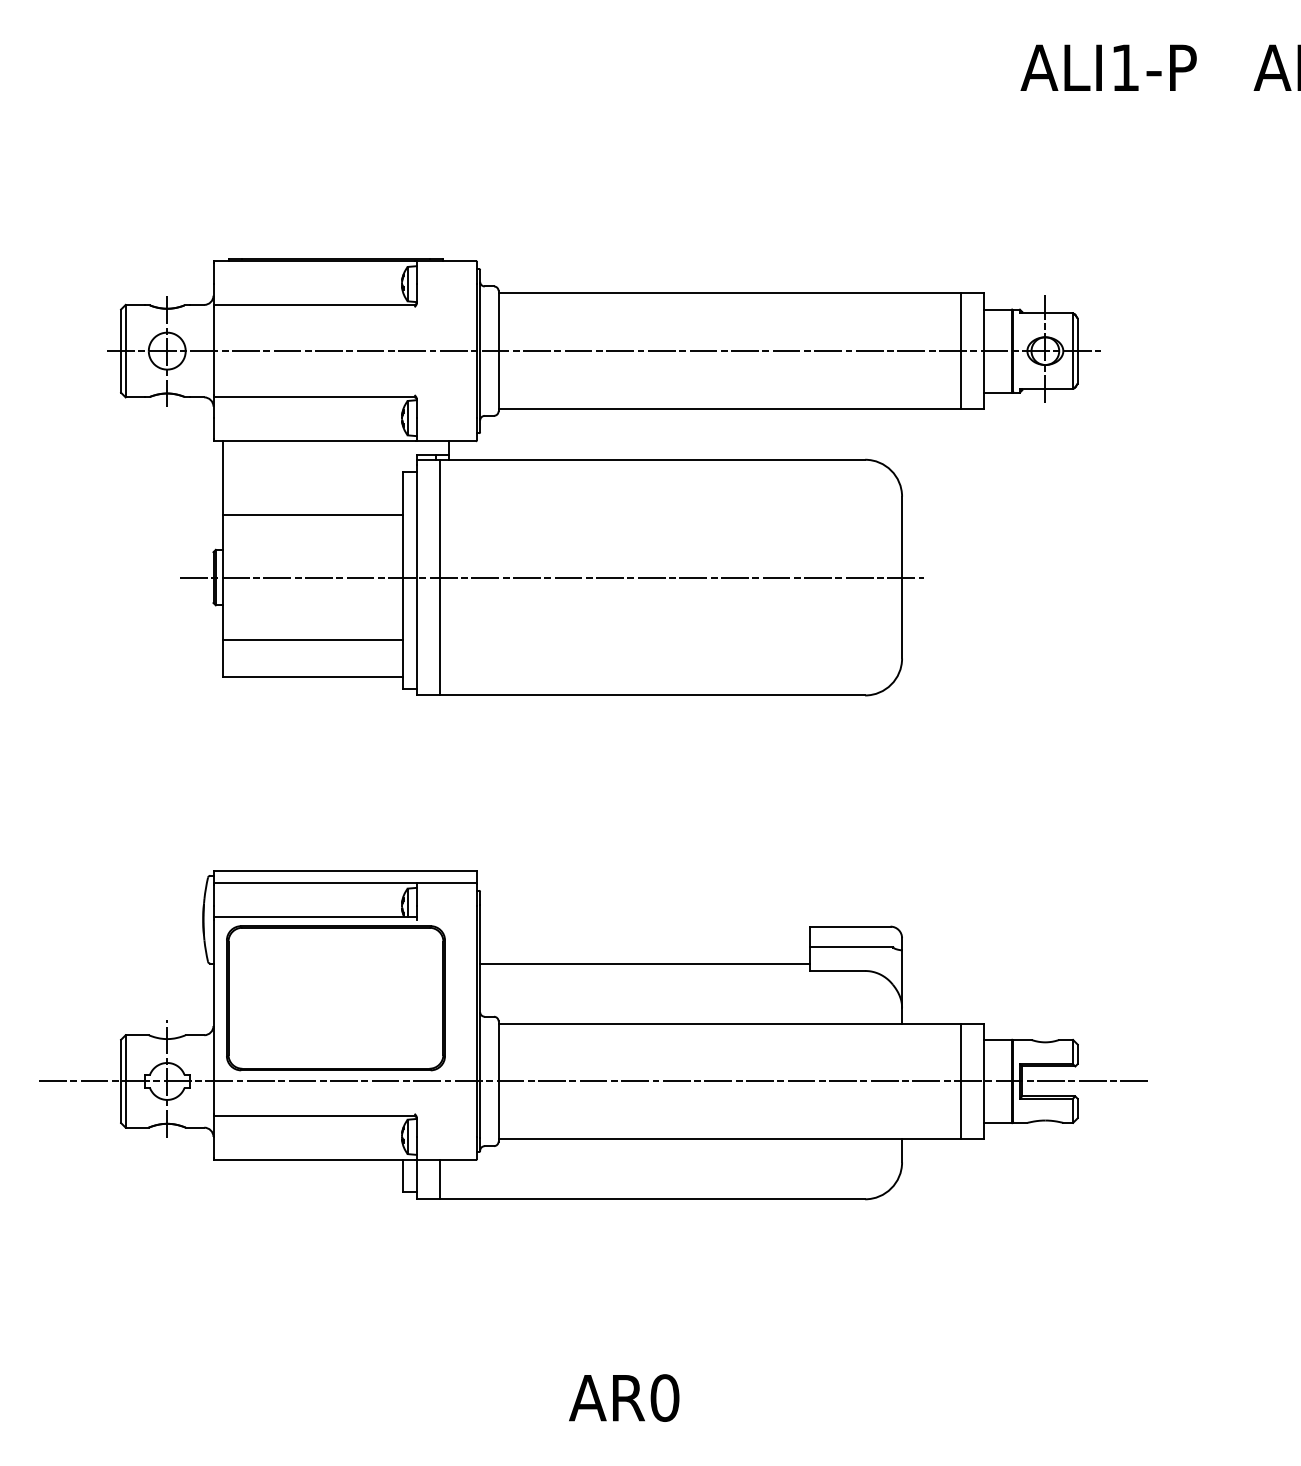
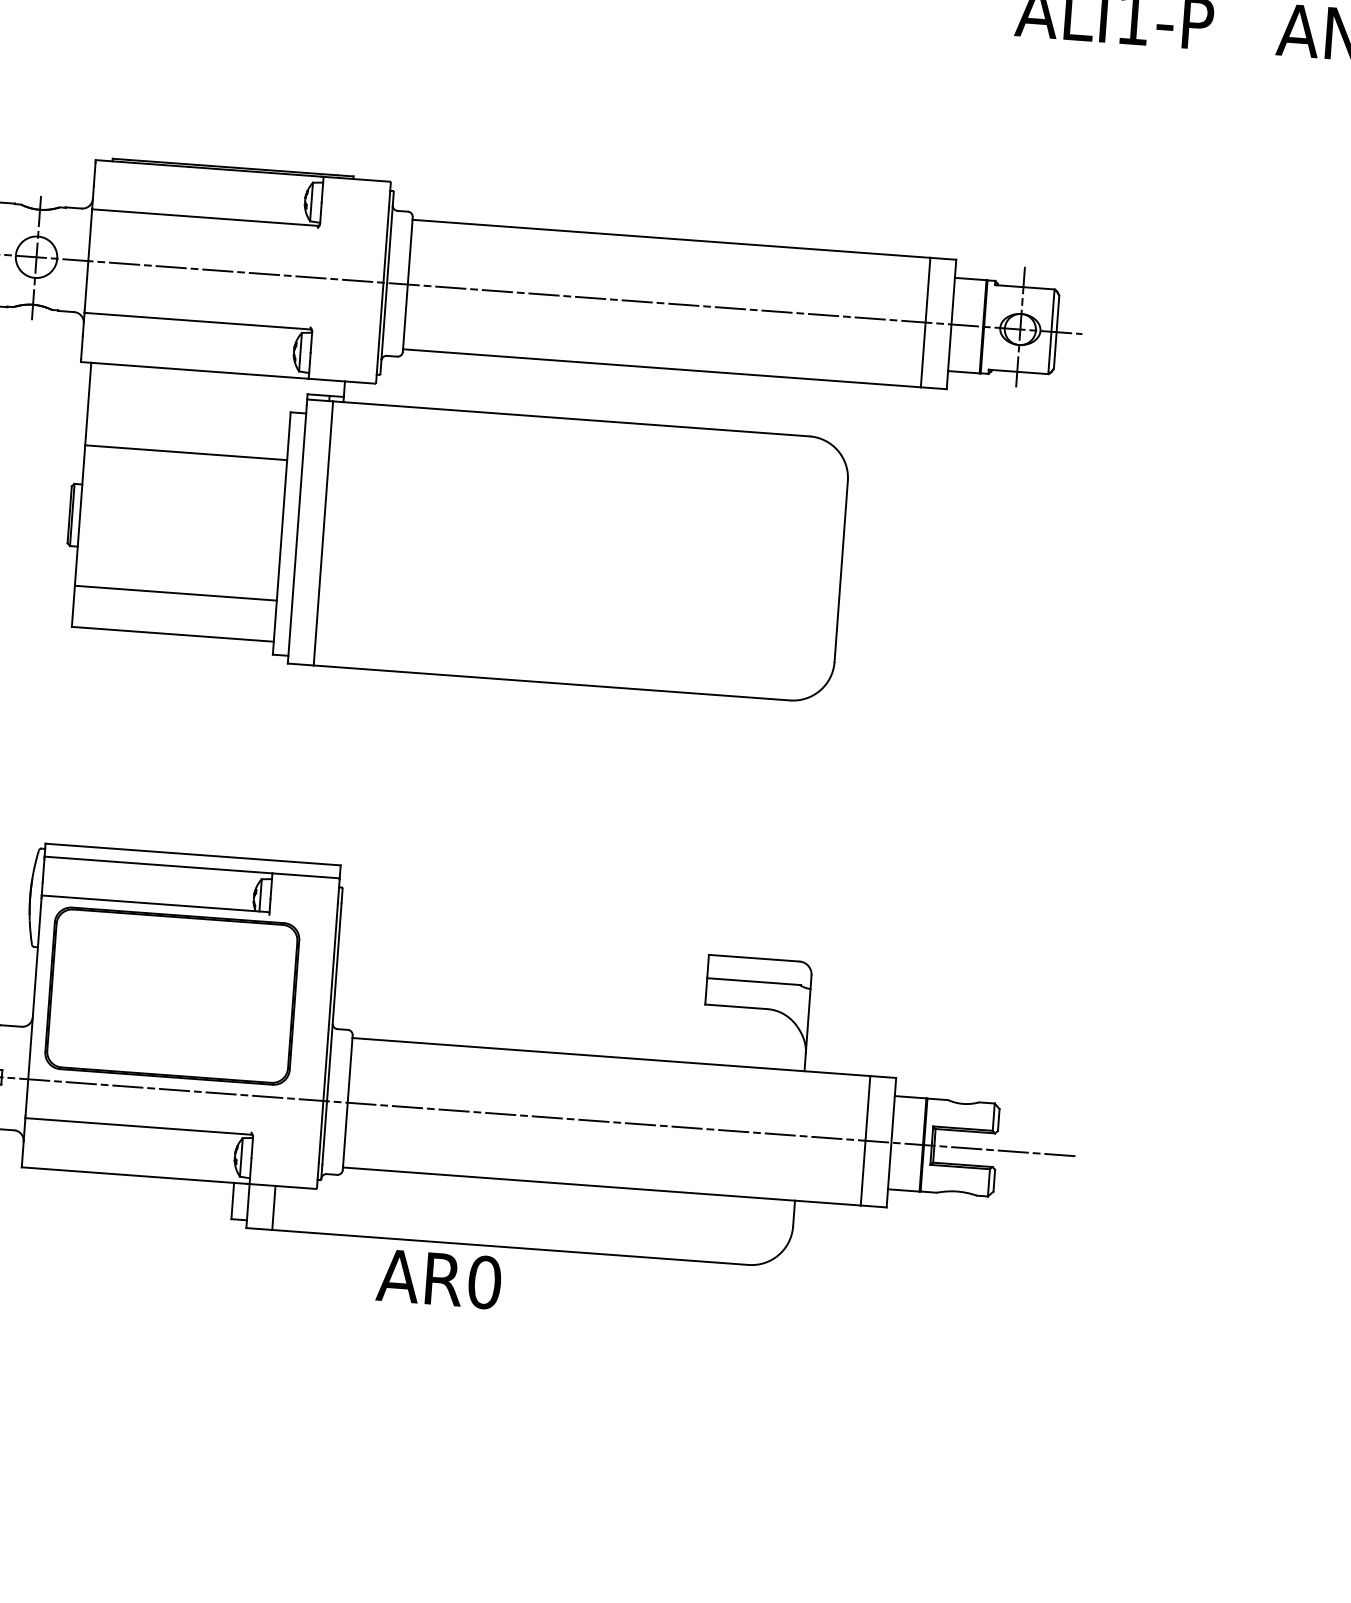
line: (552, 577) -> (449, 542), removed
line: (644, 963) -> (520, 982), removed
text: (624, 1397) -> (439, 1278), moved

